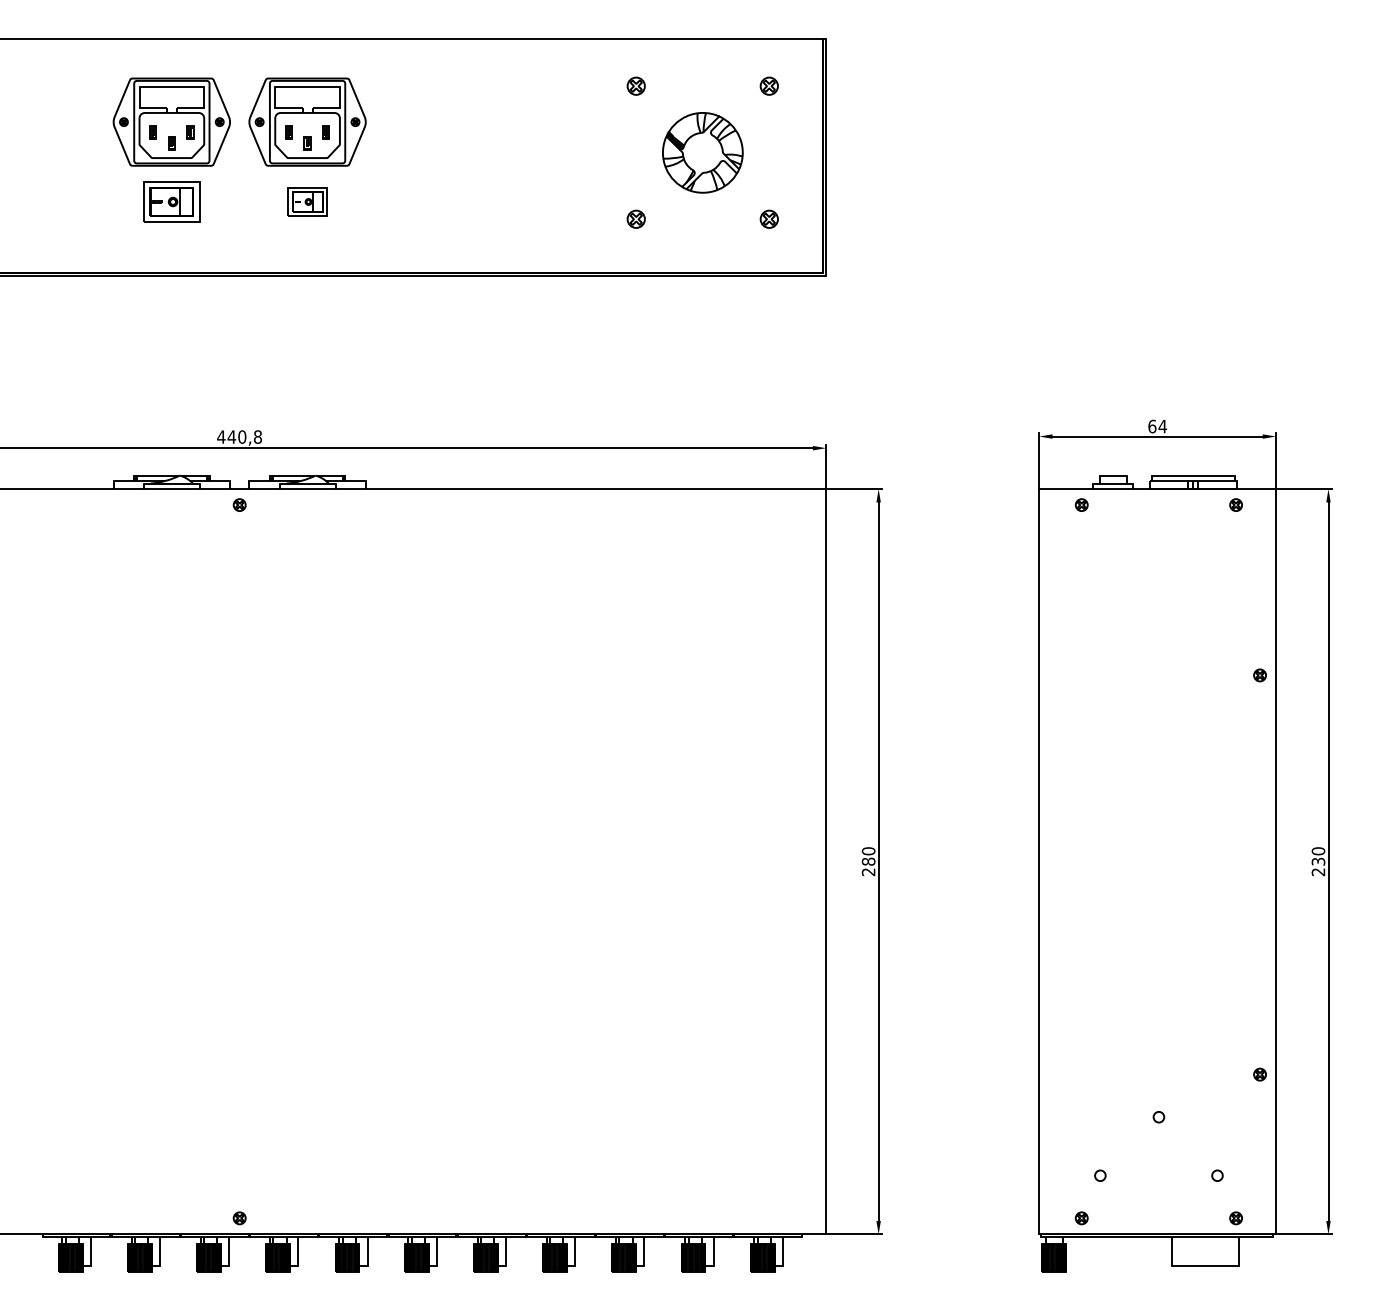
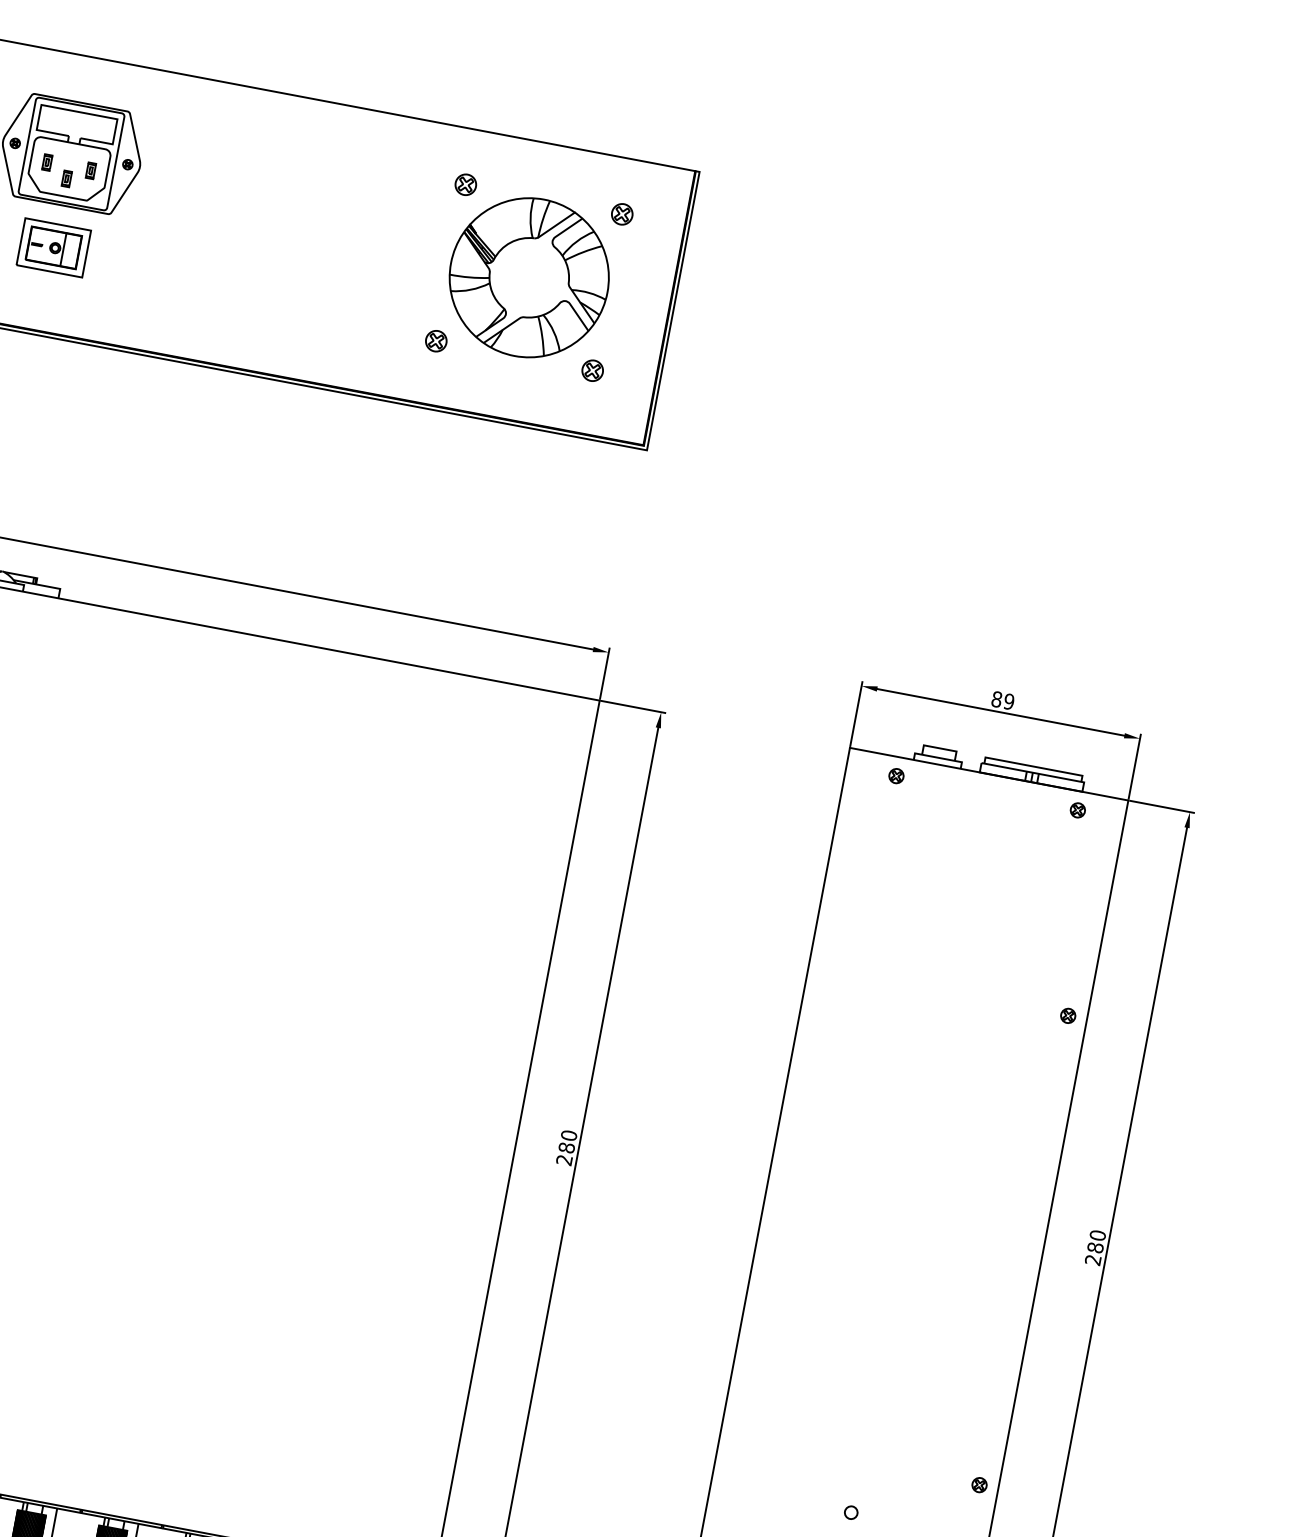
part: (702, 152) -> (529, 277), size x1.67
part: (307, 201) -> (53, 247), size x1.43
text: (1157, 426) -> (1002, 700), 64 -> 89
text: (1318, 861) -> (1095, 1247), 230 -> 280

